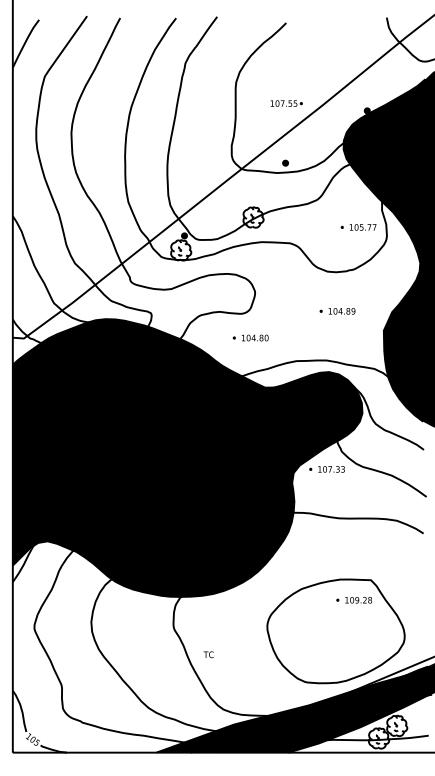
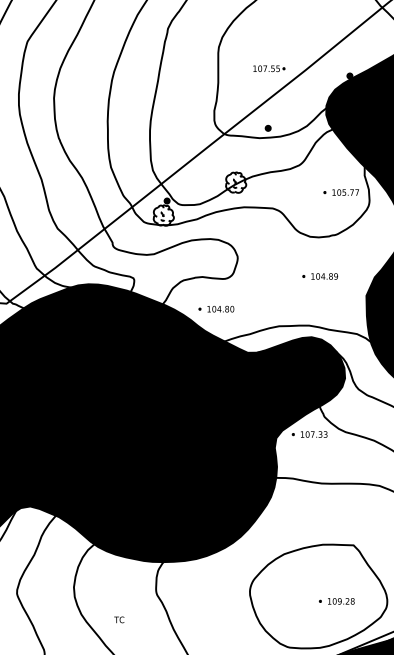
part: (250, 337) -> (216, 308), moved
part: (354, 600) -> (337, 601), moved
text: (208, 654) -> (119, 619), moved

